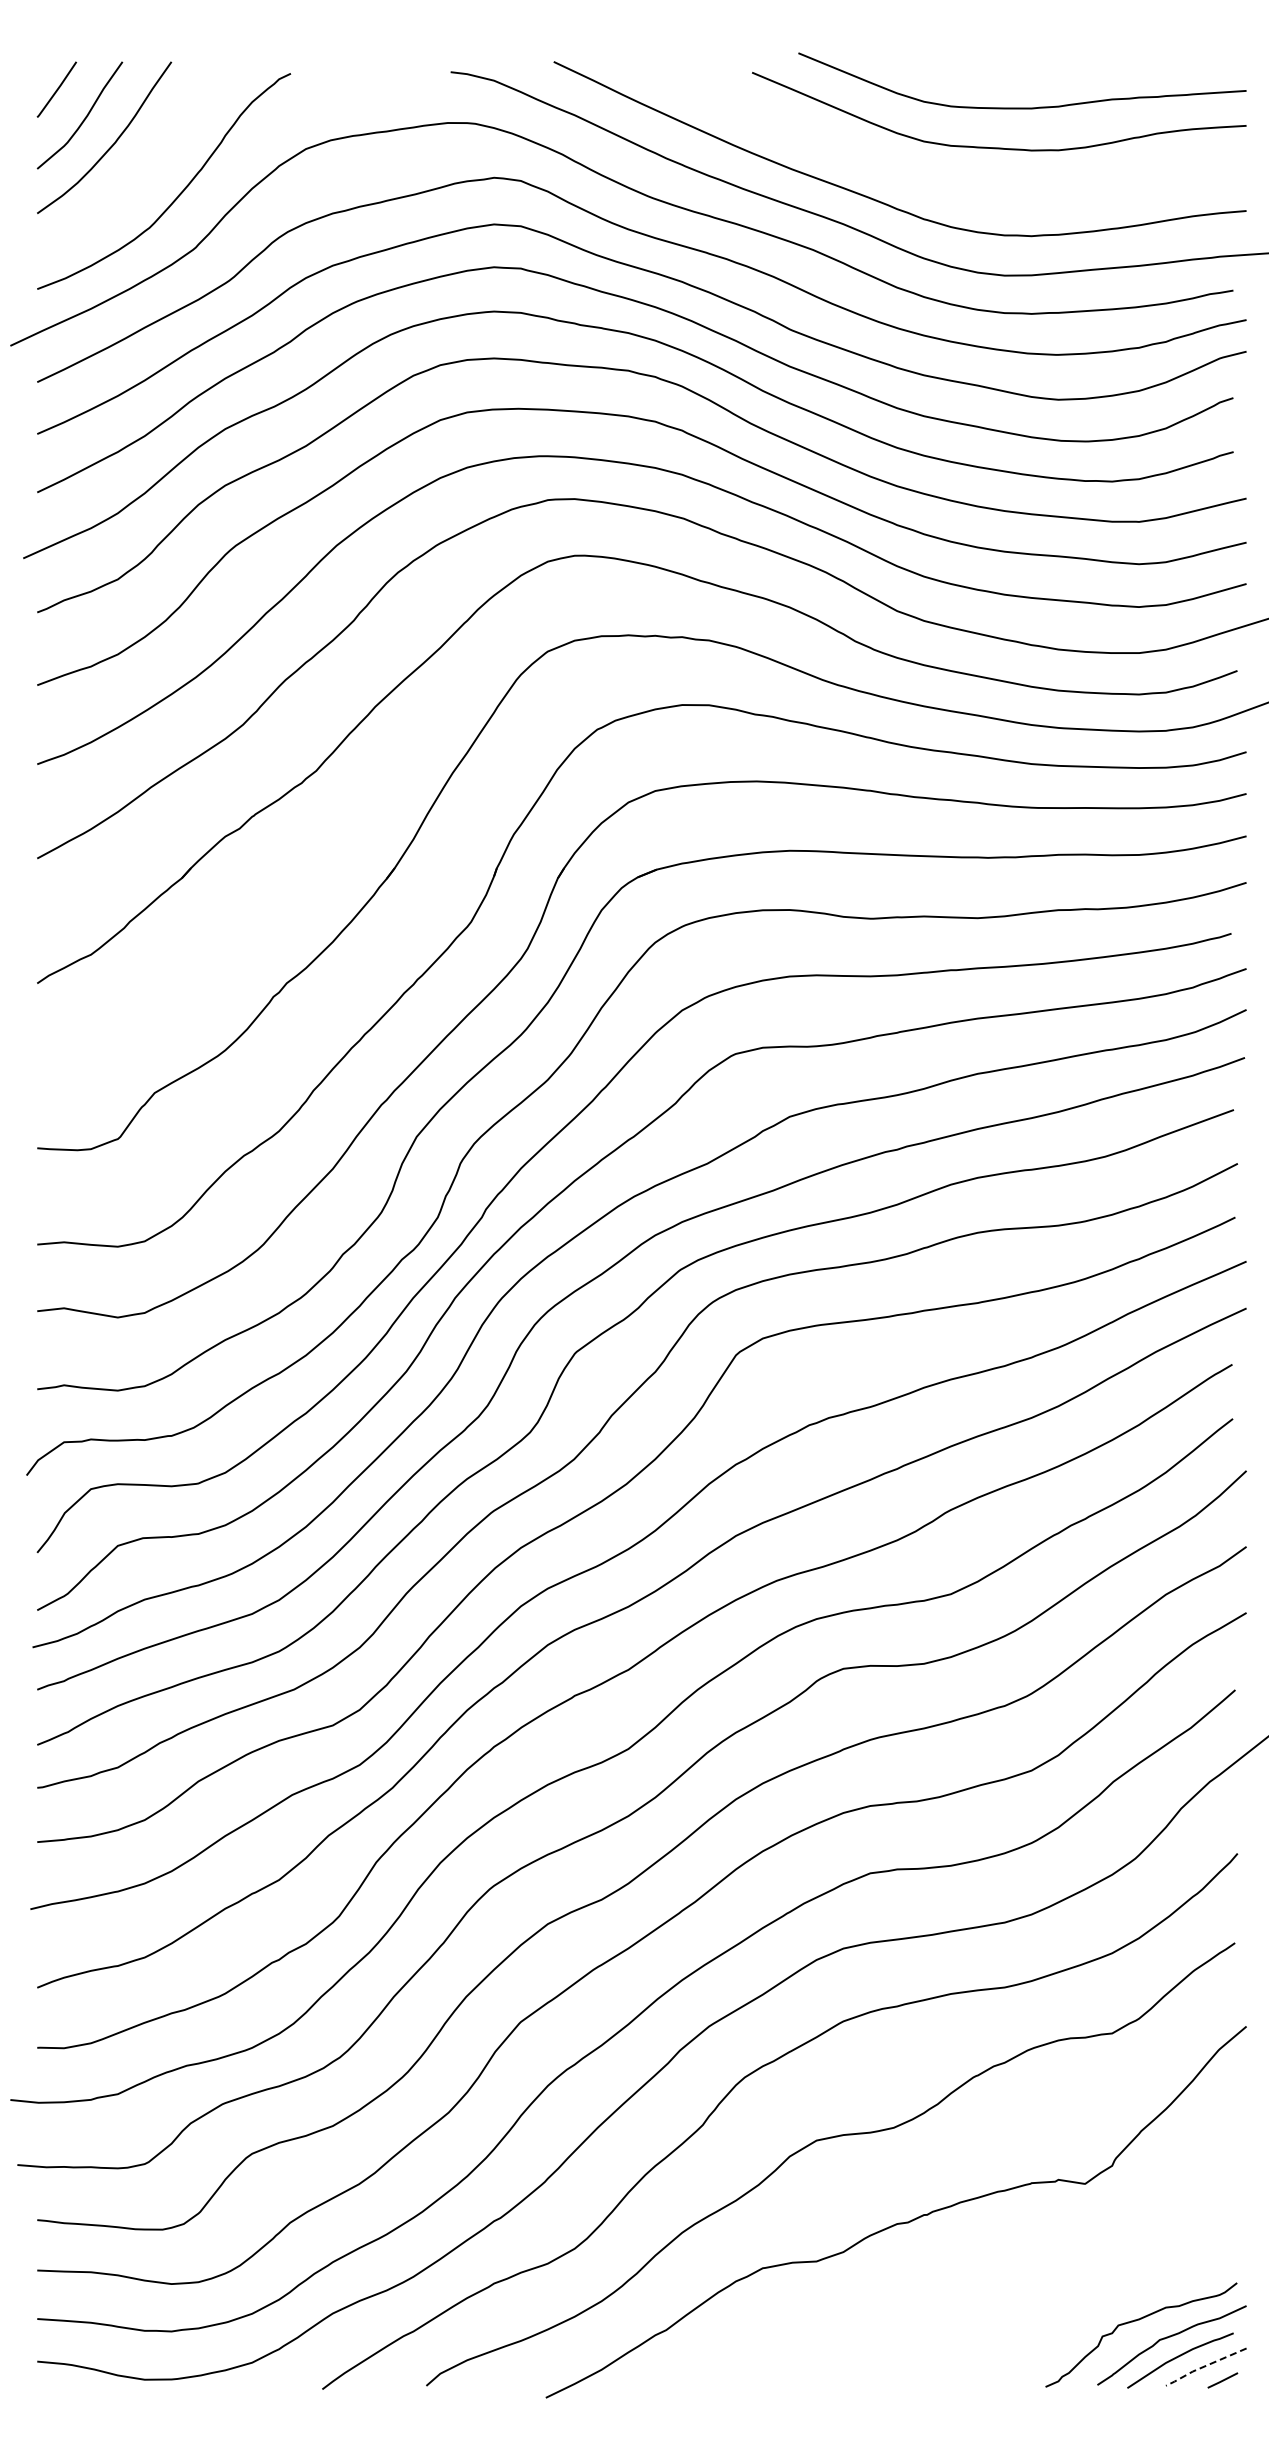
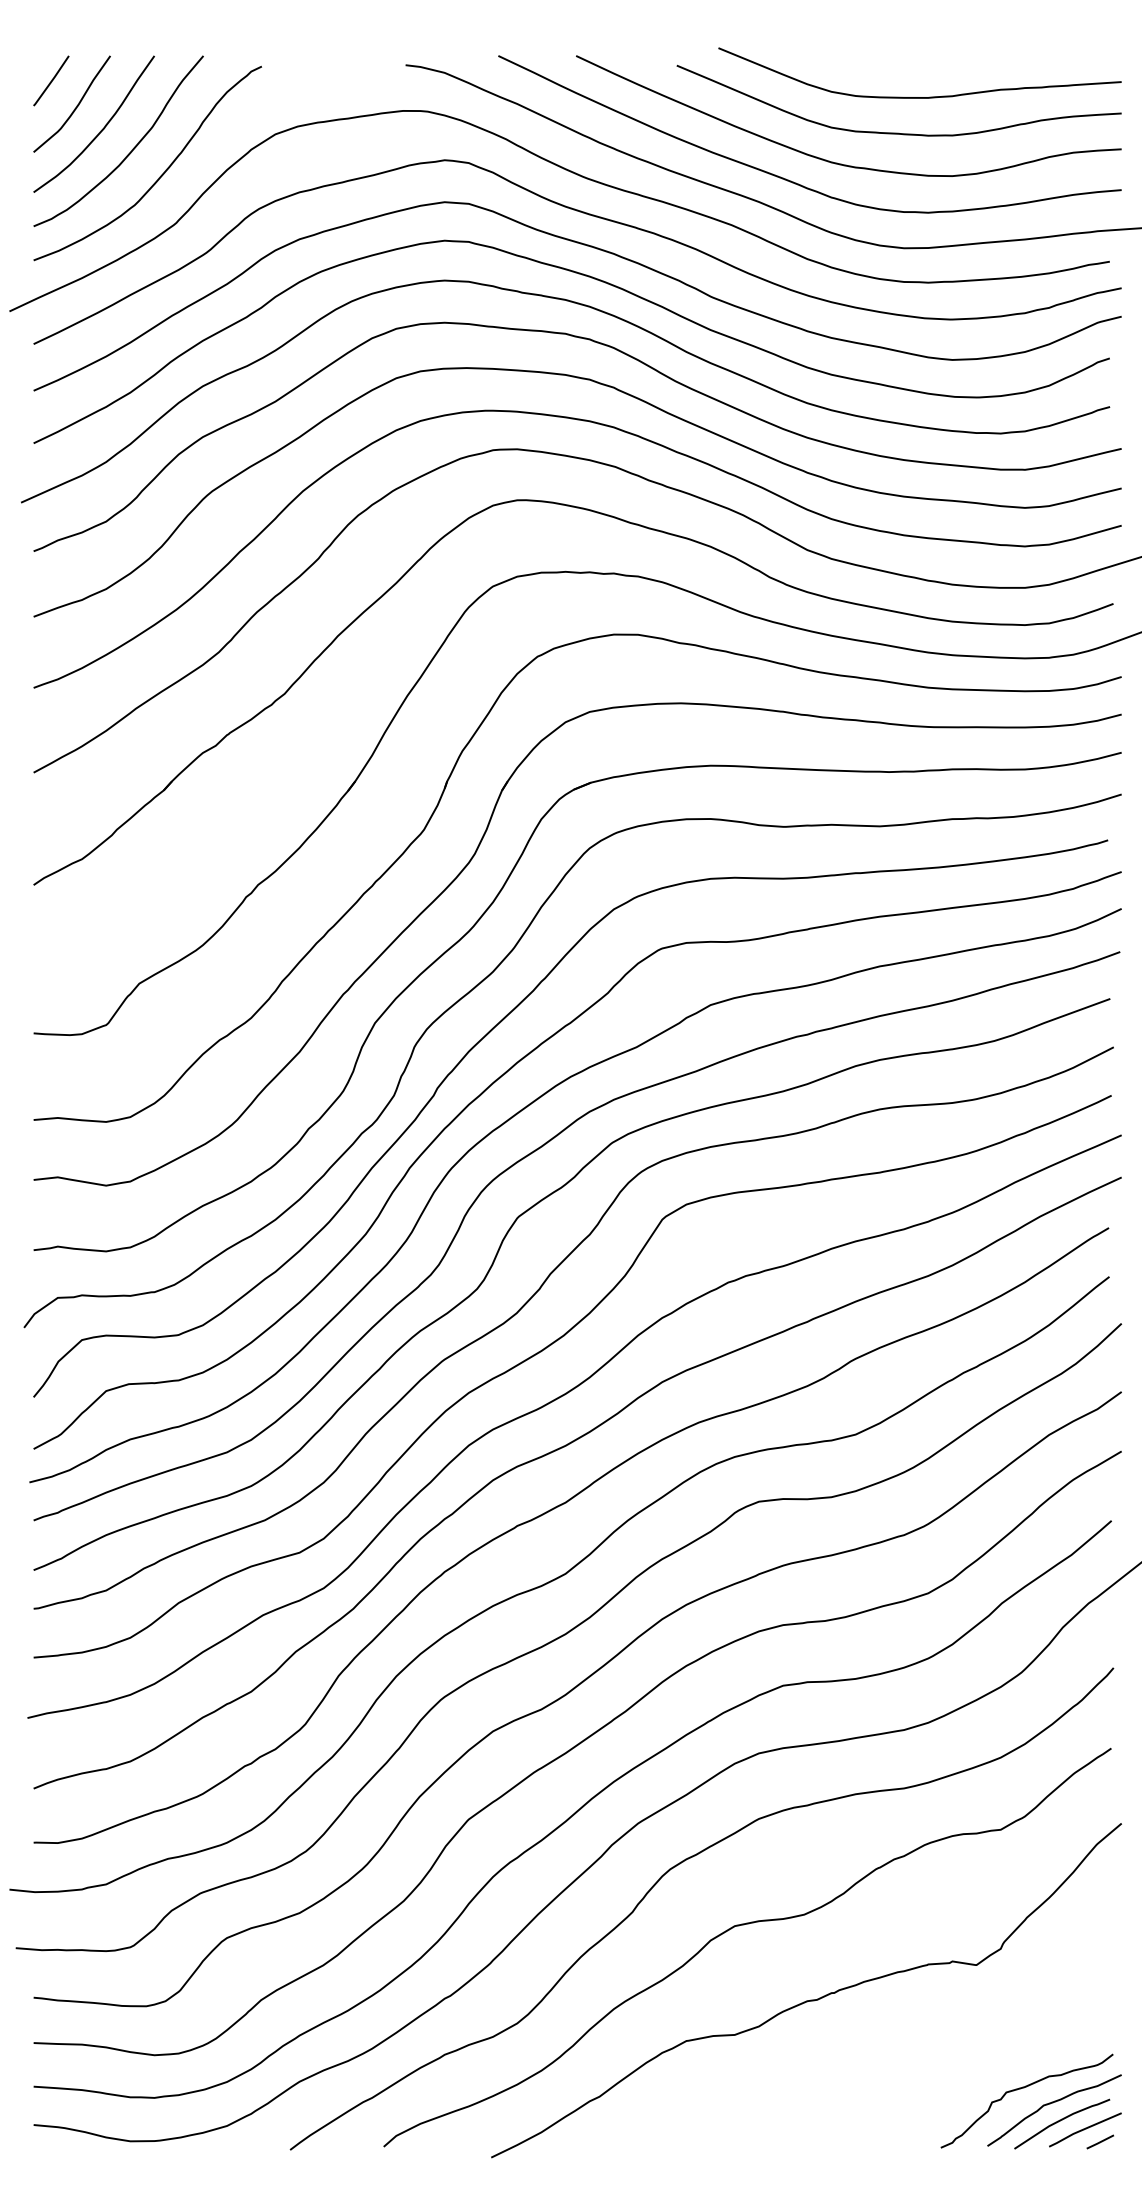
curve: (144, 168) -> (130, 151), added
curve: (930, 180) -> (837, 162), added
line: (1204, 2366) -> (1083, 2129), dashed -> solid

